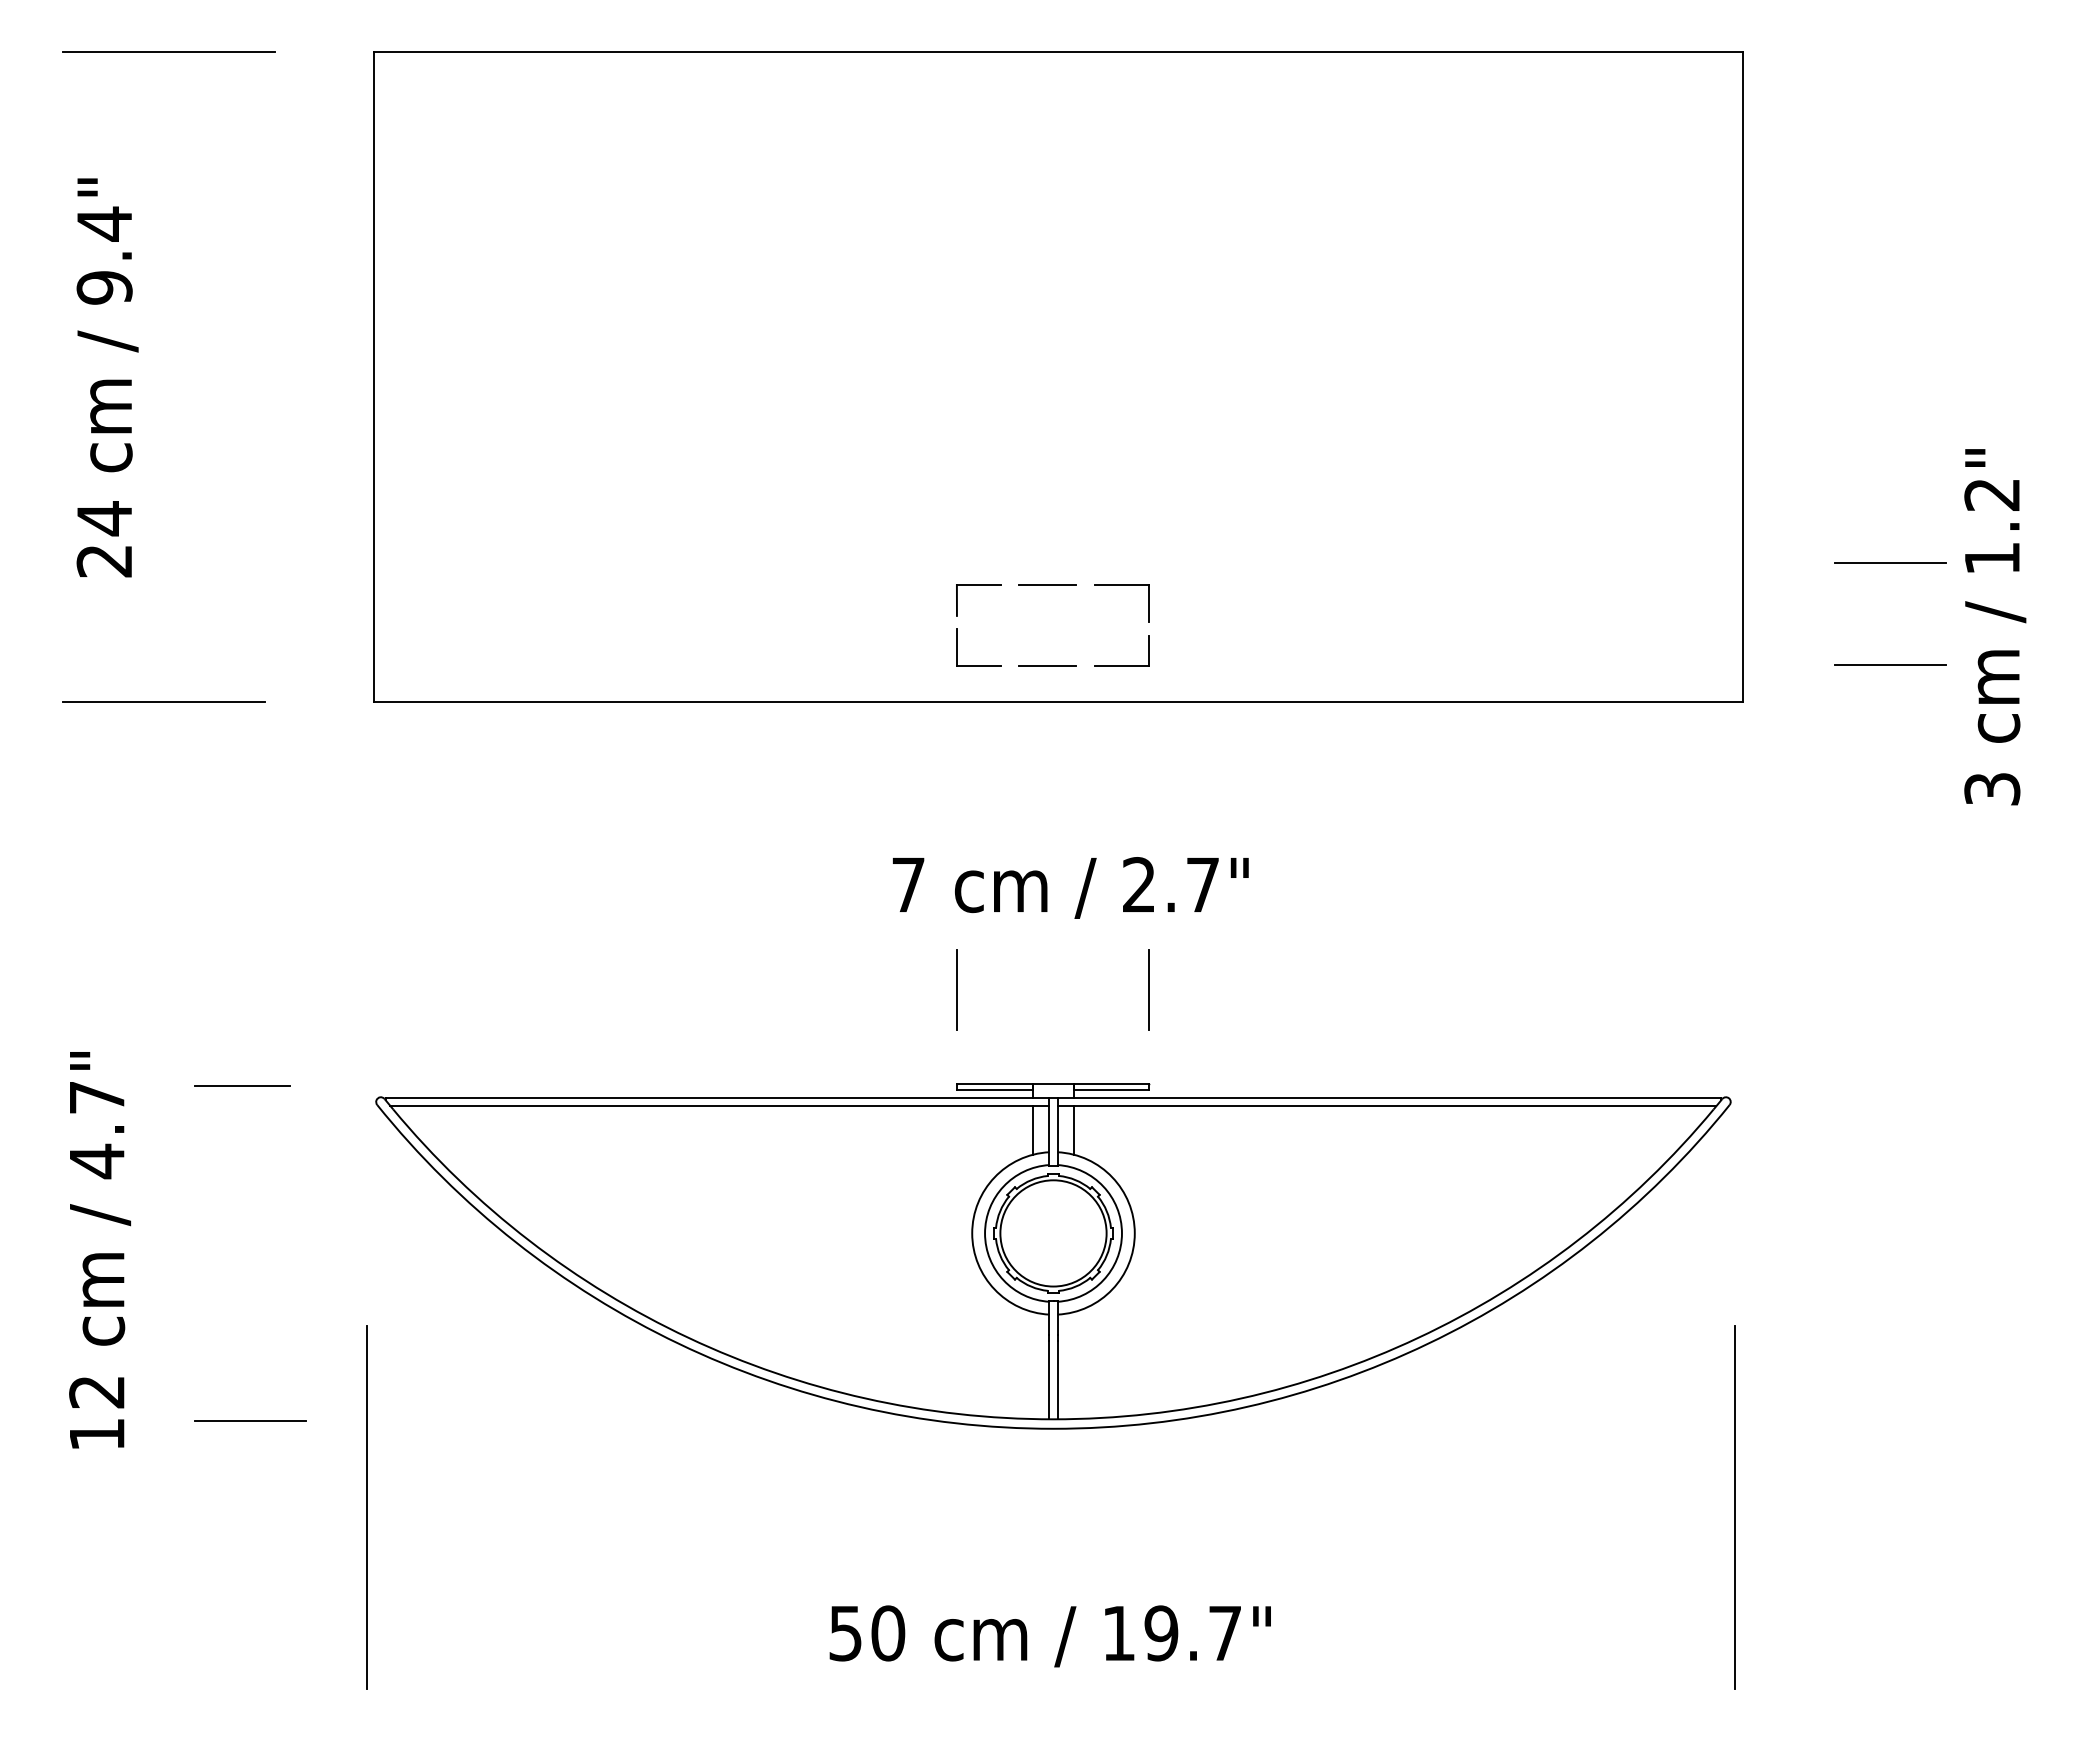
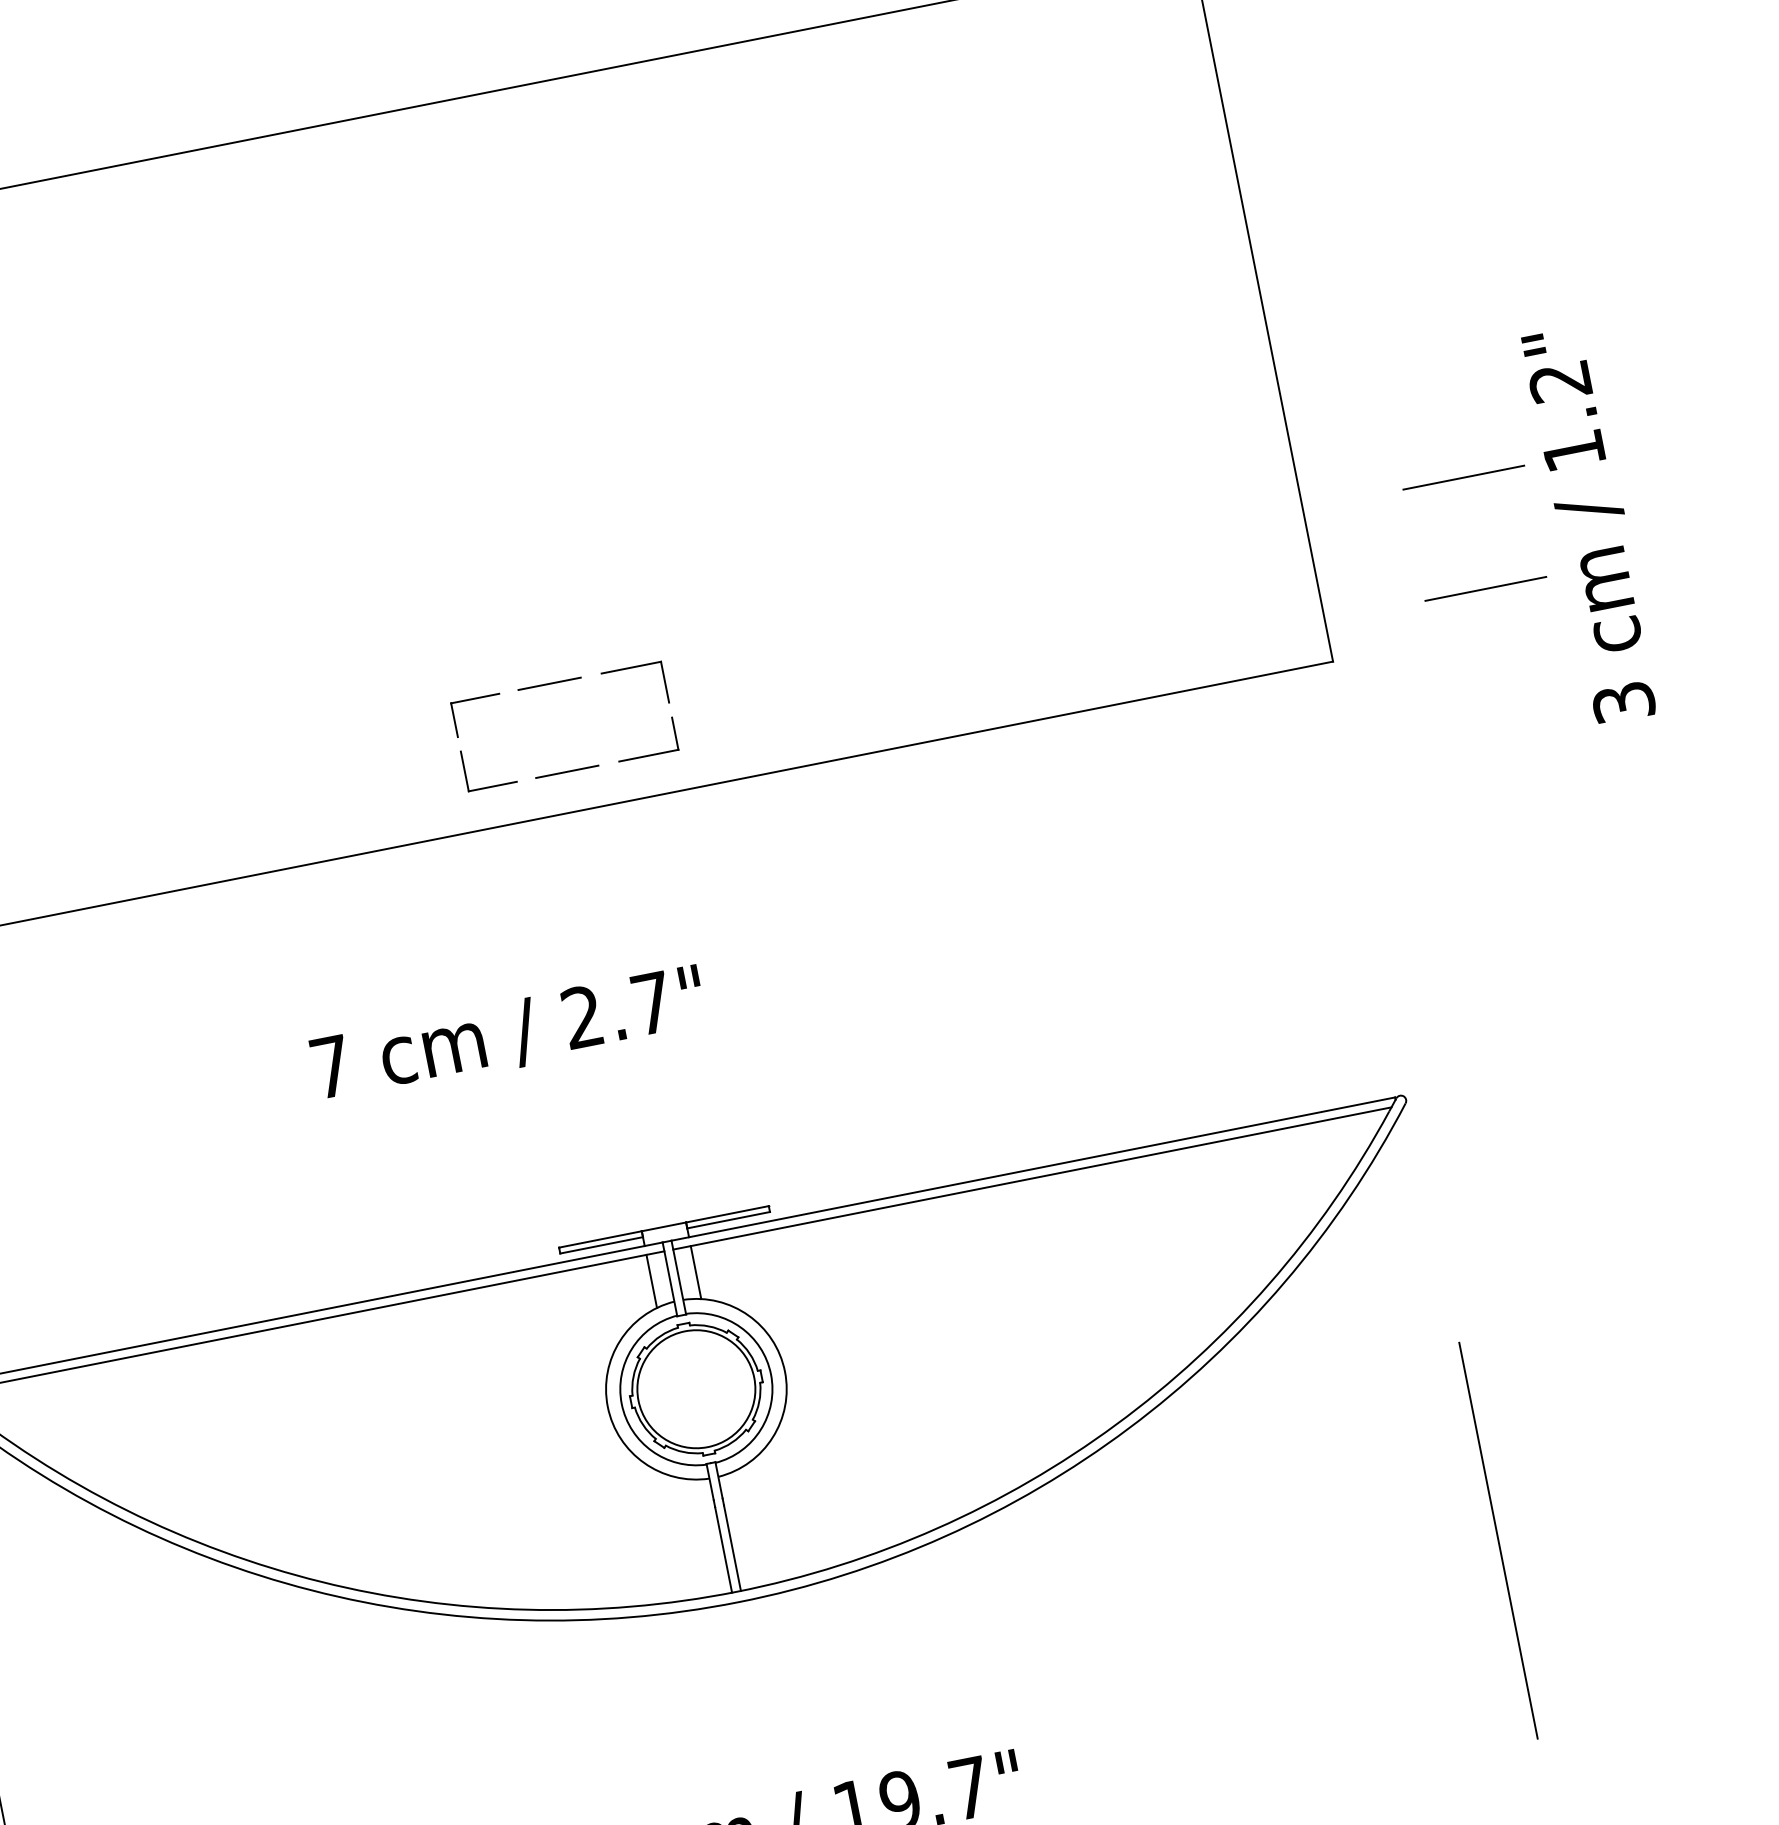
text: (1070, 887) -> (508, 1034), moved
line: (957, 989) -> (539, 1144), removed
line: (1148, 989) -> (747, 1102), removed

